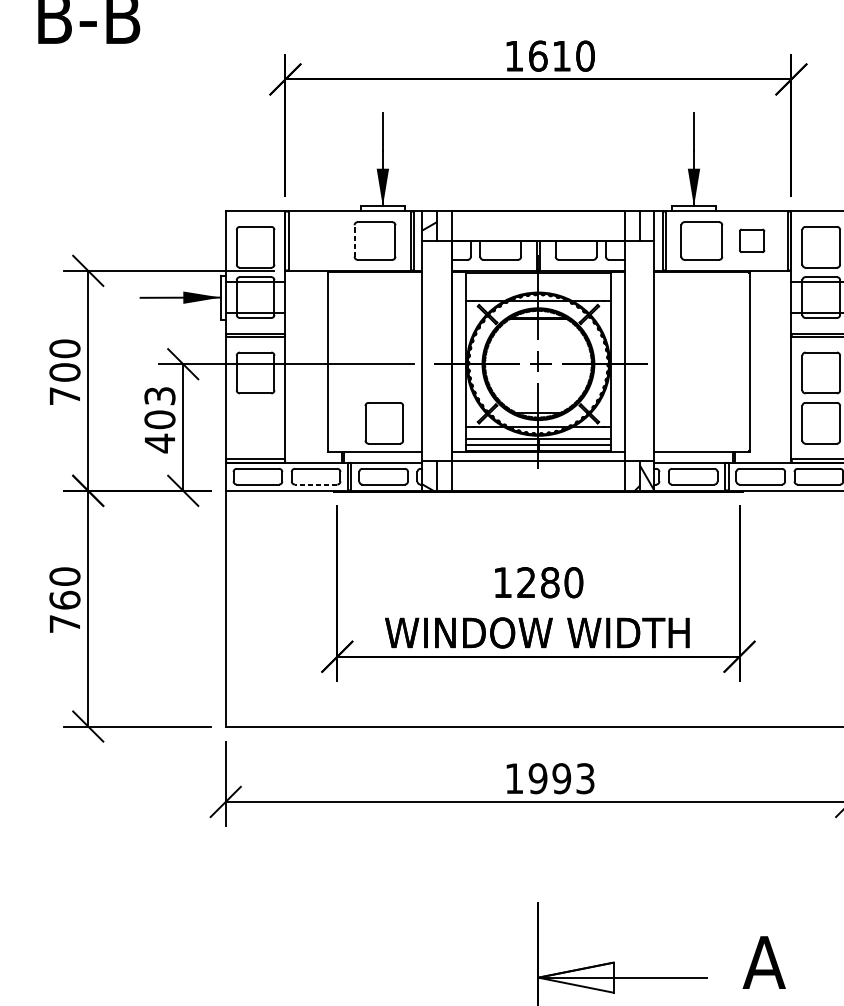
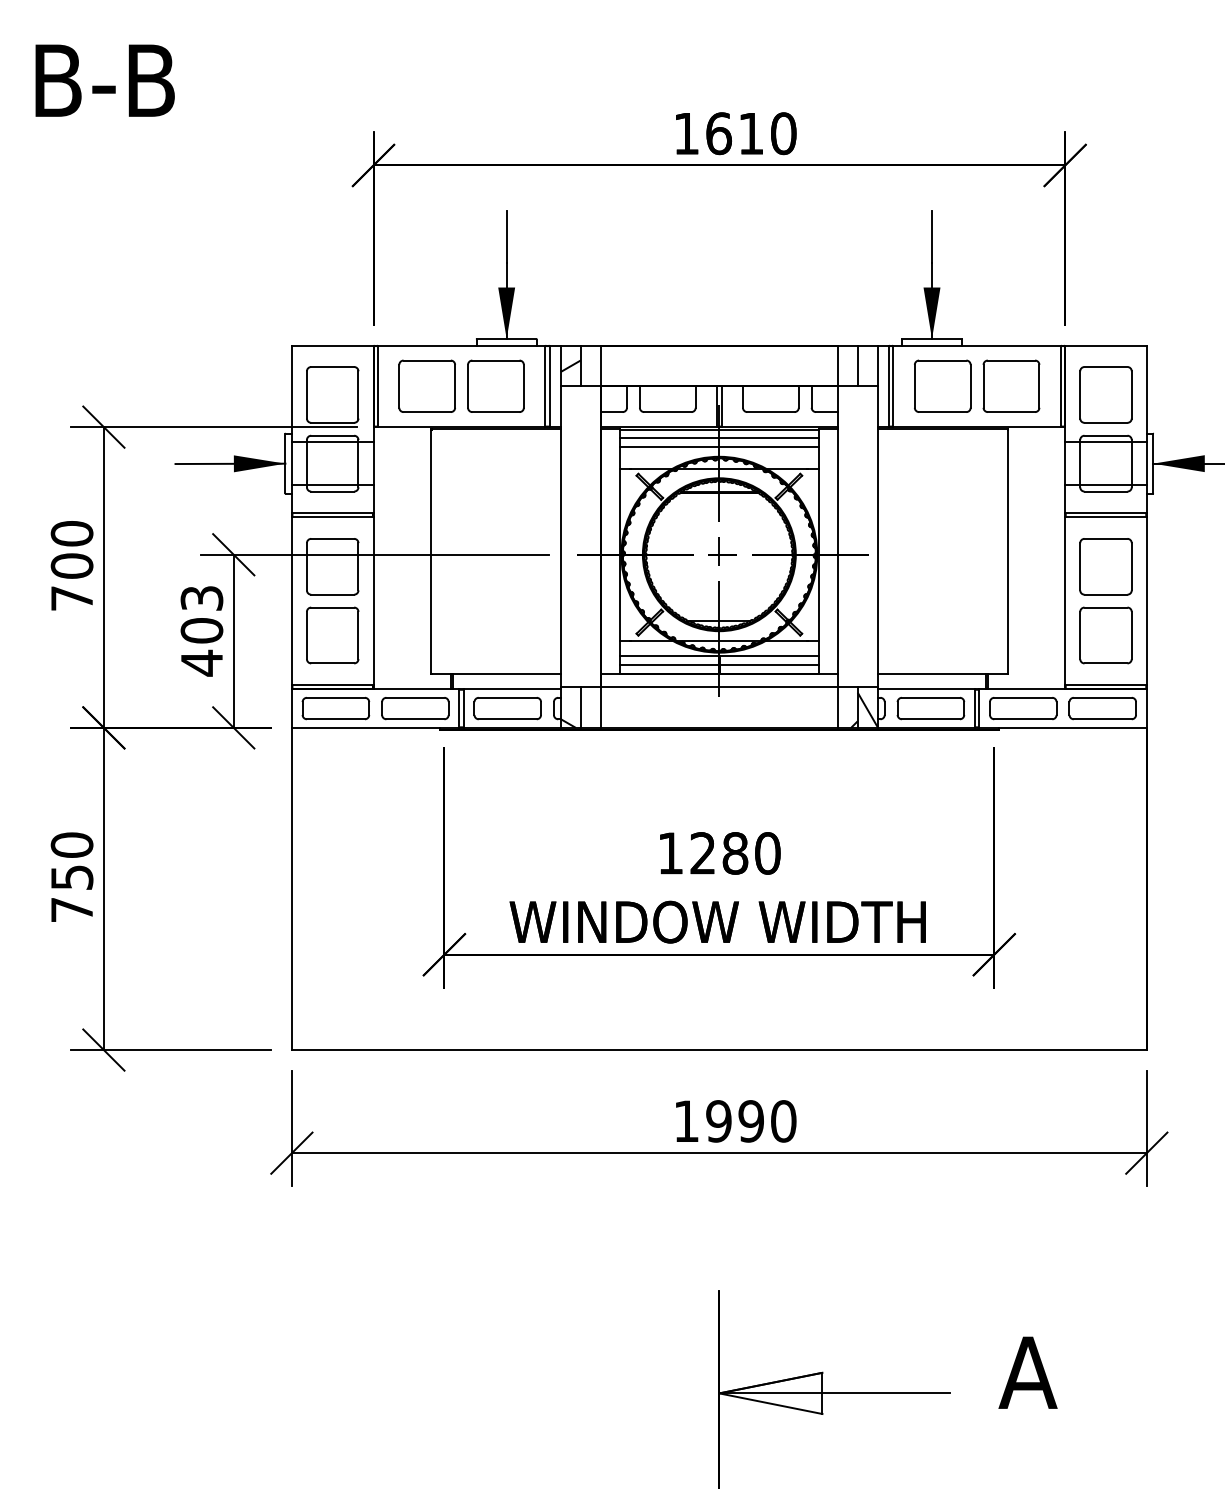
part: (324, 240) -> (426, 385), added
line: (354, 240) -> (468, 385), dashed -> solid
part: (752, 240) -> (1011, 385), size x1.67
line: (538, 279) -> (719, 438), added
line: (538, 285) -> (719, 447), added
part: (384, 423) -> (332, 635), moved
line: (316, 484) -> (415, 719), dashed -> solid
text: (64, 600) -> (71, 877), 760 -> 750
text: (585, 778) -> (783, 1121), 1993 -> 1990

